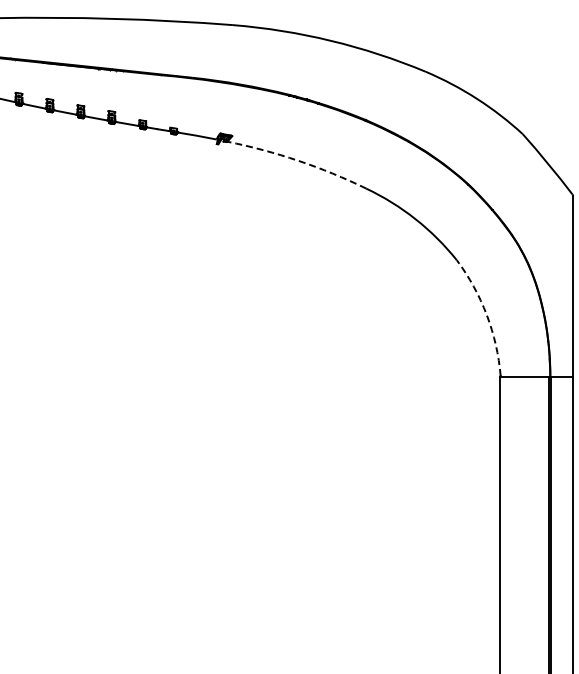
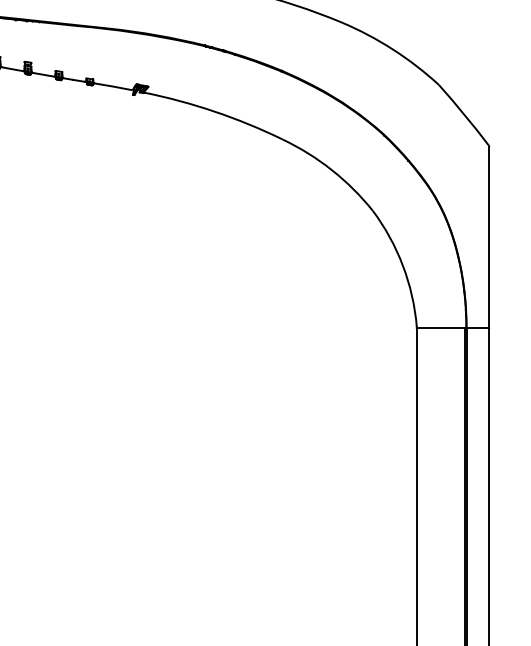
arc: (298, 160) -> (214, 111), dashed -> solid
arc: (486, 315) -> (402, 266), dashed -> solid

